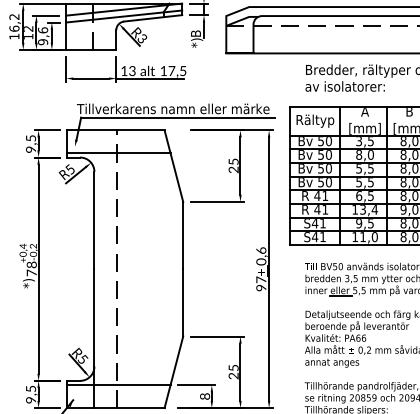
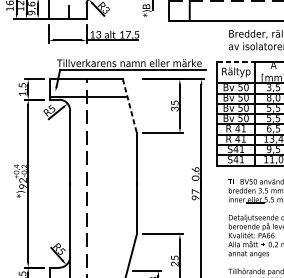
line: (315, 106) -> (236, 61), solid -> dashed
text: (30, 149) -> (22, 93), 9,5 -> 1,5
line: (173, 166) -> (129, 106), solid -> dashed
text: (235, 169) -> (176, 108), 25 -> 35
text: (31, 268) -> (22, 183), 78 -> 92
line: (118, 385) -> (88, 271), removed

